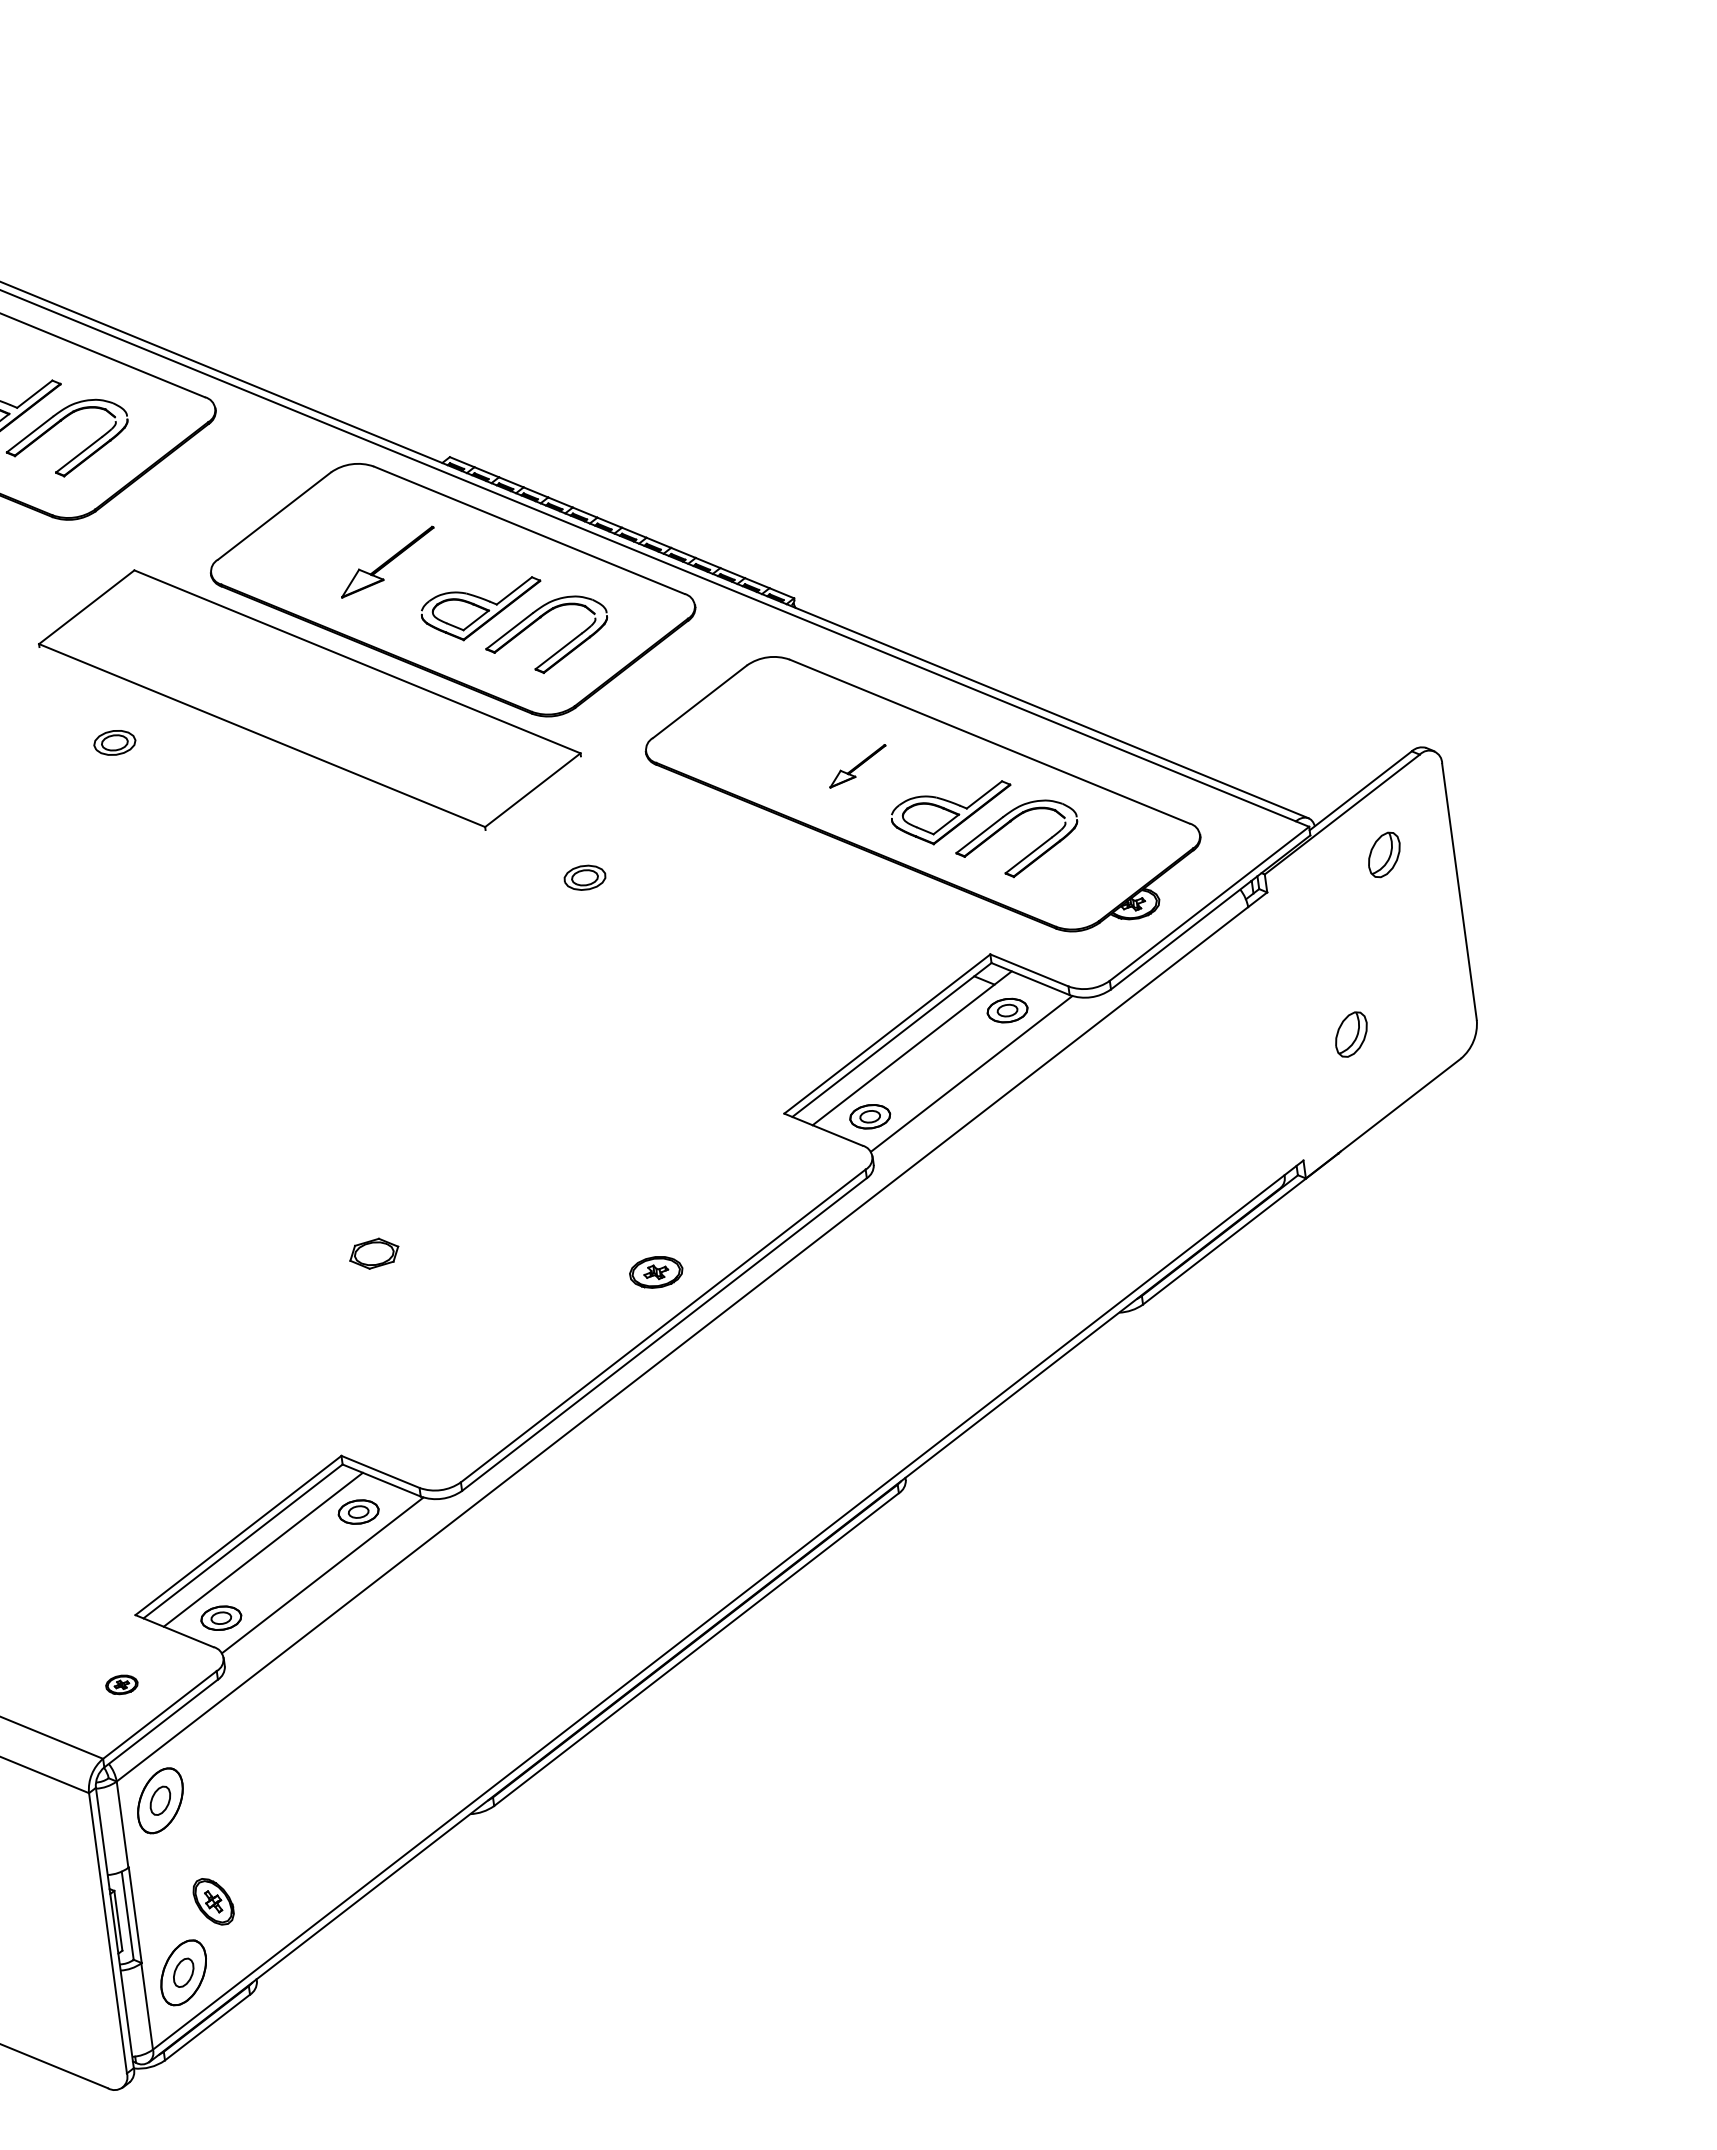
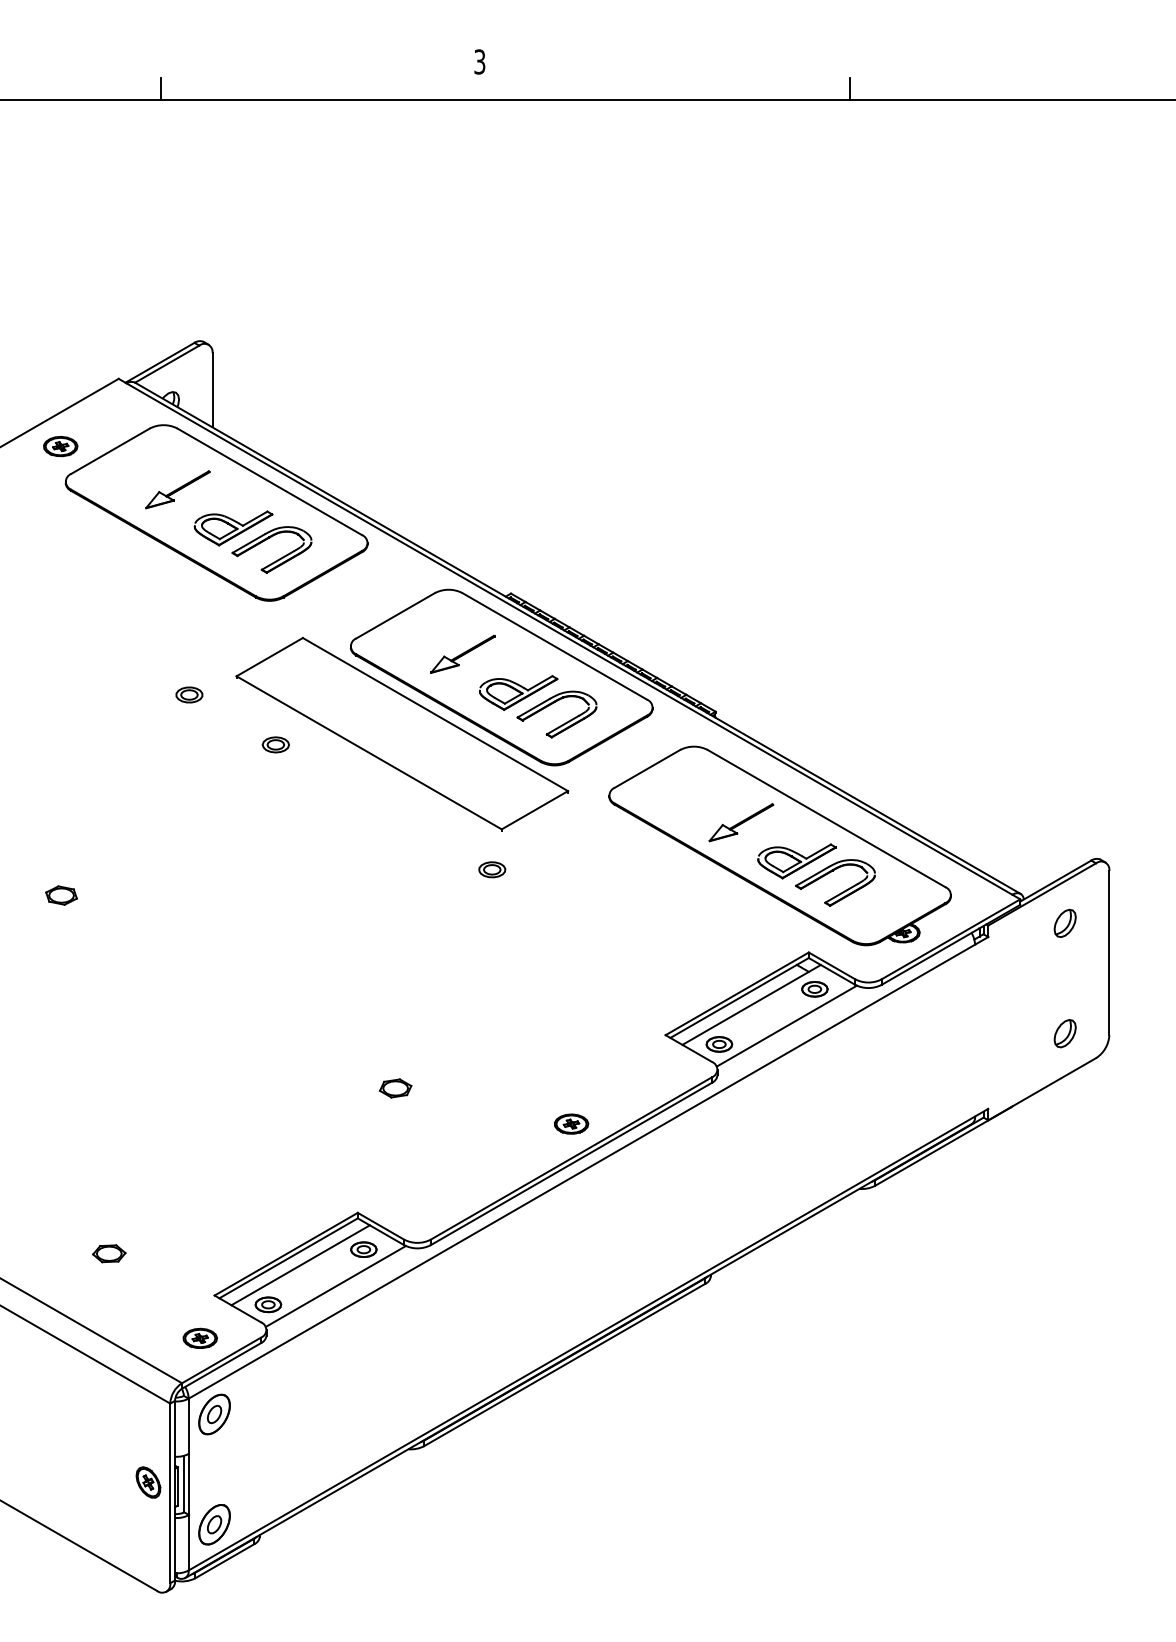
part: (857, 765) -> (741, 822), size x1.67
part: (585, 877) -> (492, 869), moved
part: (1350, 1034) -> (1064, 1033), moved
part: (120, 1683) -> (199, 1337), size x1.67
part: (213, 1901) -> (148, 1482), moved

